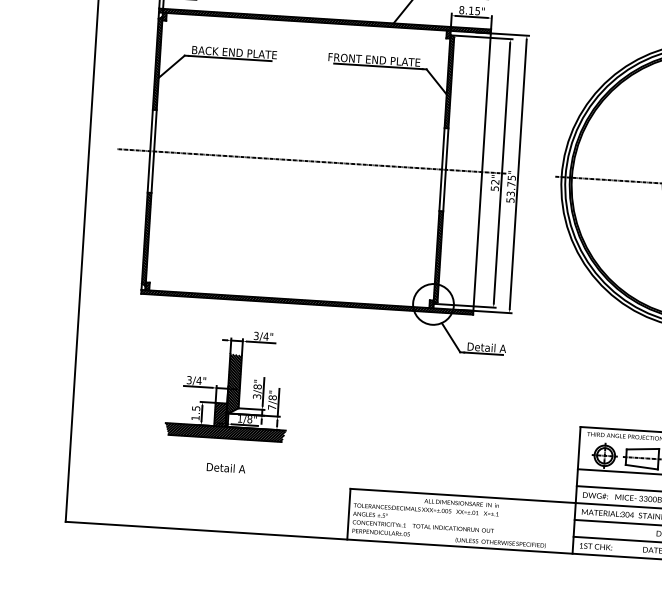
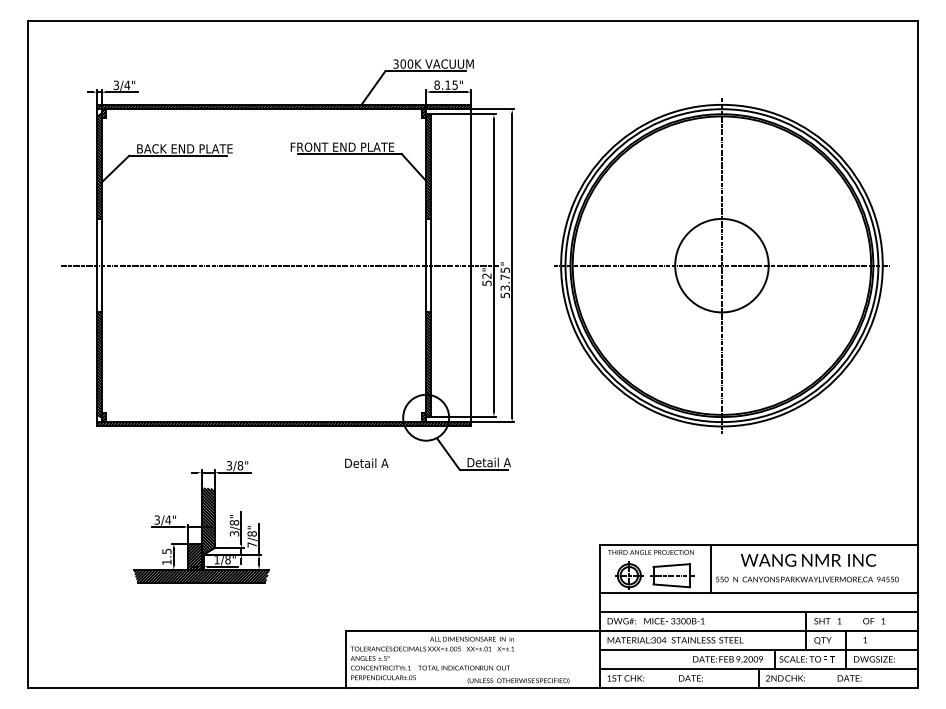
text: (266, 336) -> (240, 465), 3/4" -> 3/8"
text: (225, 467) -> (366, 462), moved

